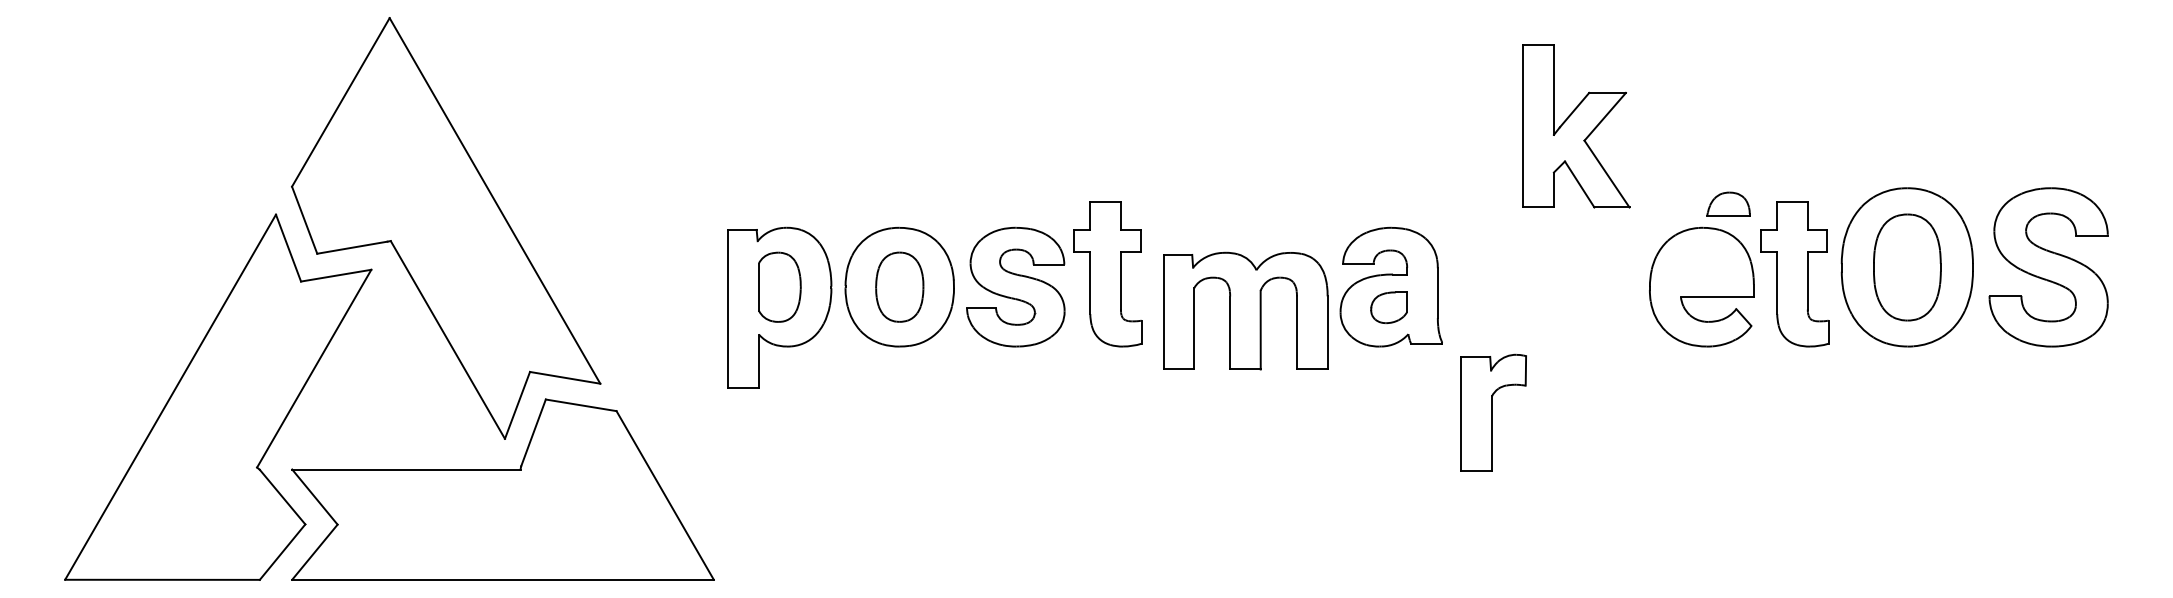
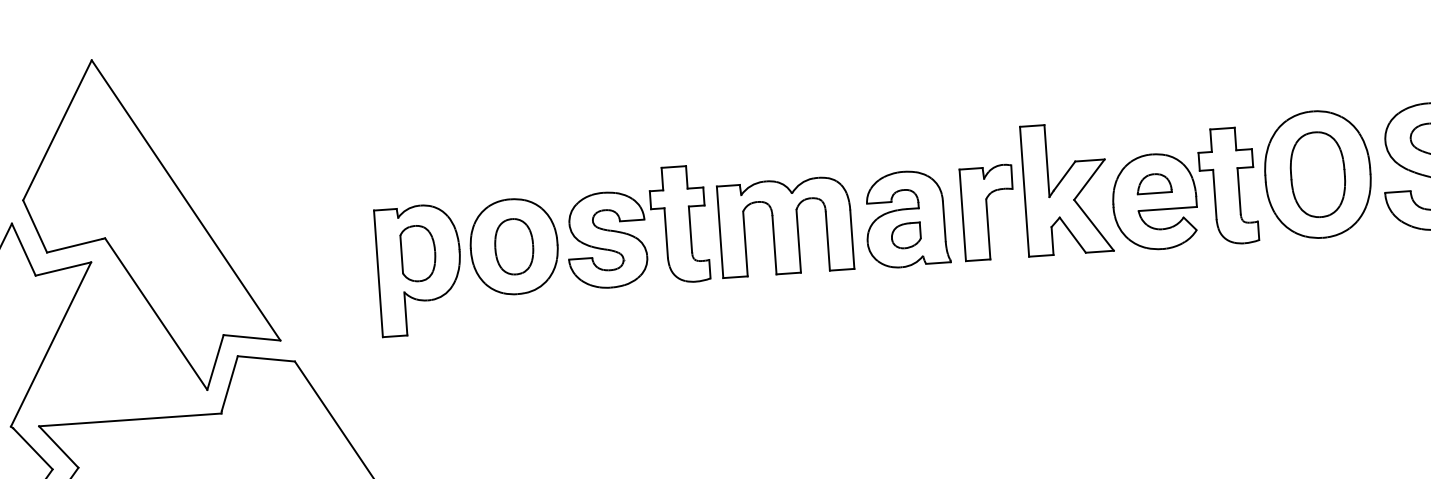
part: (1576, 126) -> (1067, 189), moved
part: (1728, 203) -> (1154, 182), moved
part: (1245, 310) -> (785, 226), moved
part: (1493, 412) -> (988, 212), moved

